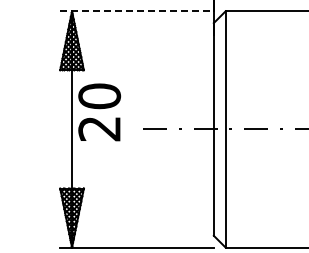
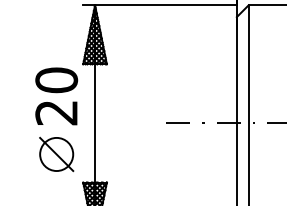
line: (137, 11) -> (160, 5), dashed -> solid
text: (99, 112) -> (56, 96), moved
part: (33, 159) -> (56, 153), added

